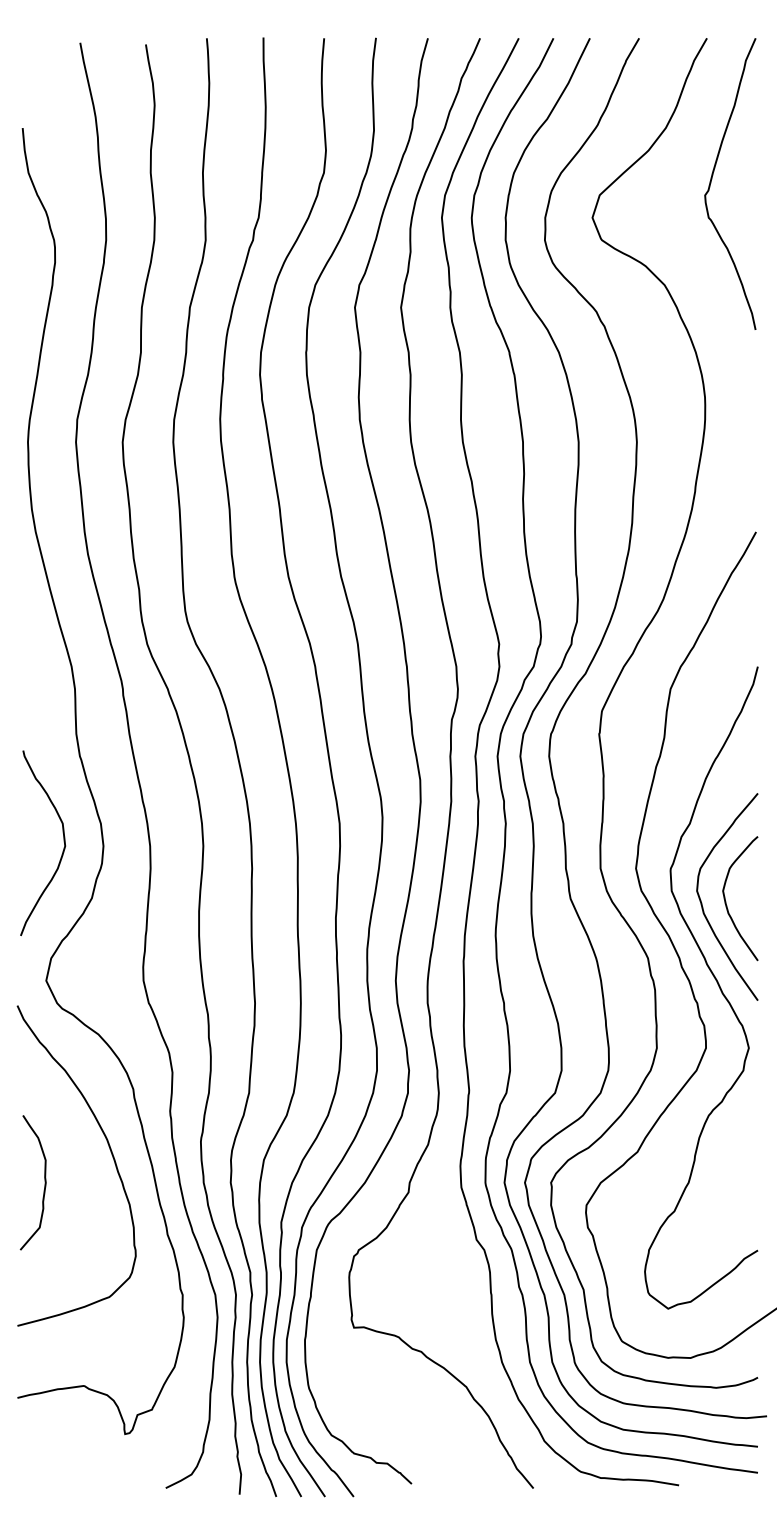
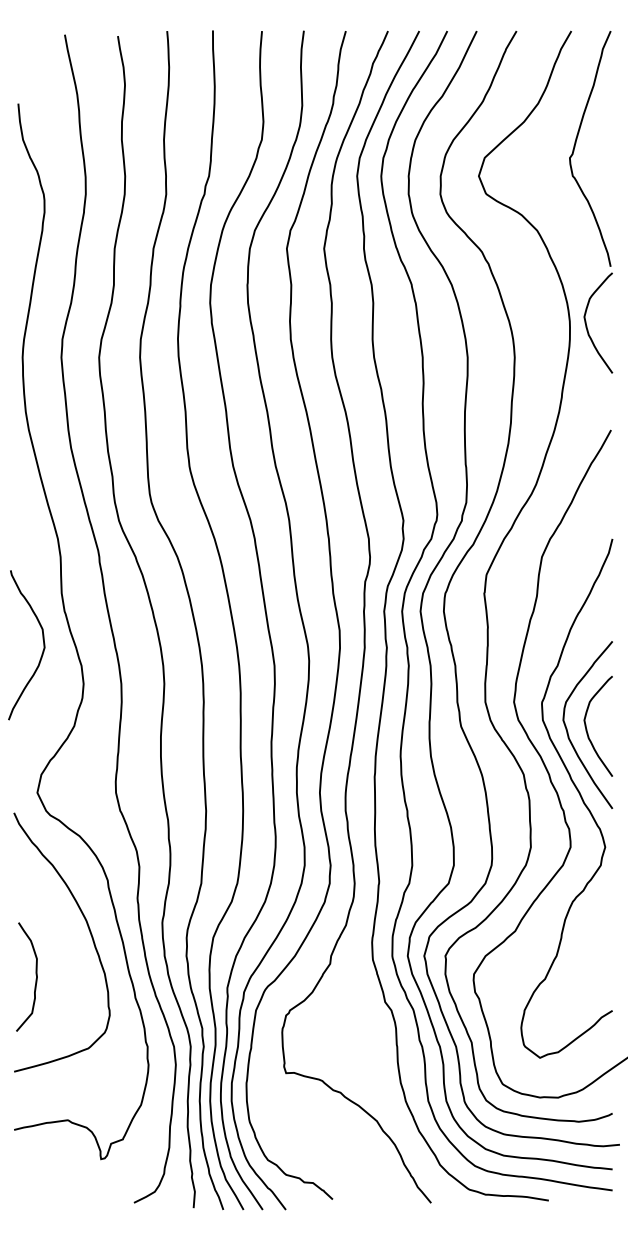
curve: (726, 402) -> (587, 325), added
curve: (63, 842) -> (43, 644), moved
curve: (44, 1182) -> (35, 976), moved

